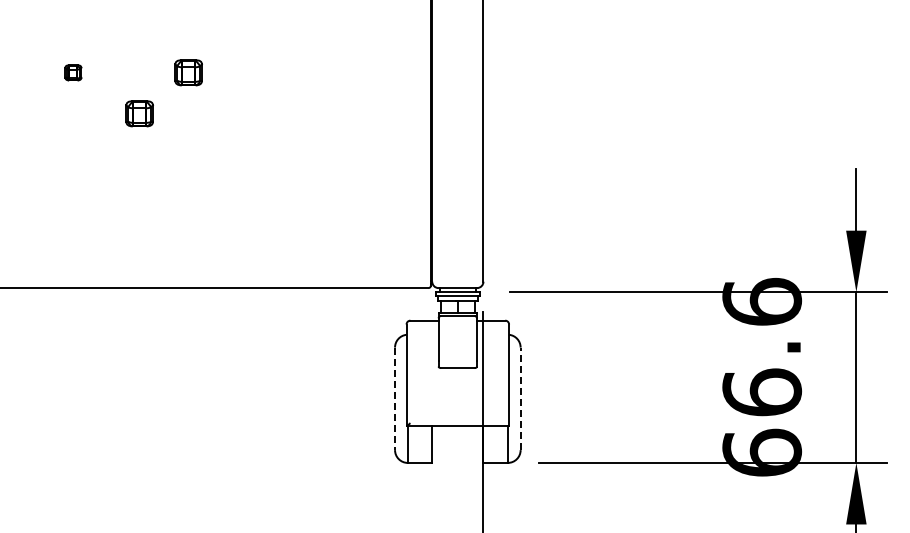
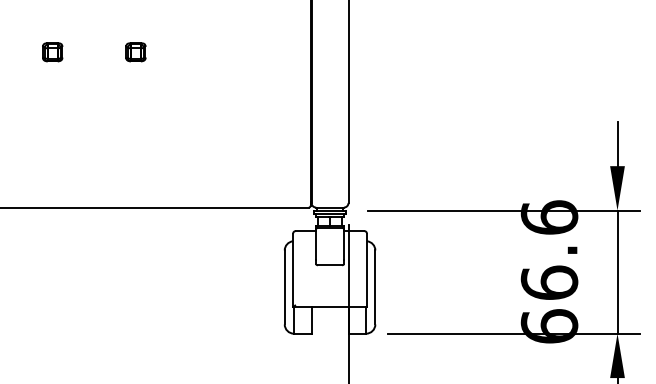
part: (73, 72) -> (52, 52), size x1.67
part: (139, 113) -> (100, 81), removed
line: (520, 398) -> (375, 287), dashed -> solid
line: (395, 399) -> (285, 287), dashed -> solid

